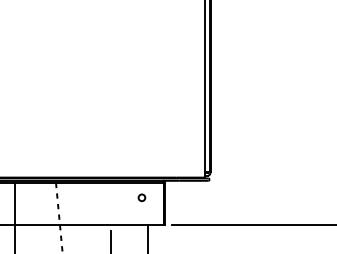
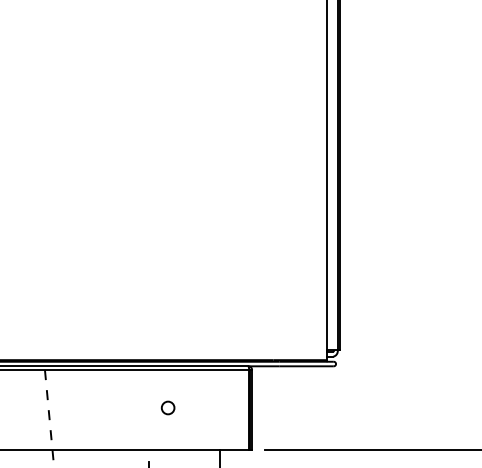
circle: (141, 197) -> (167, 407), moved

